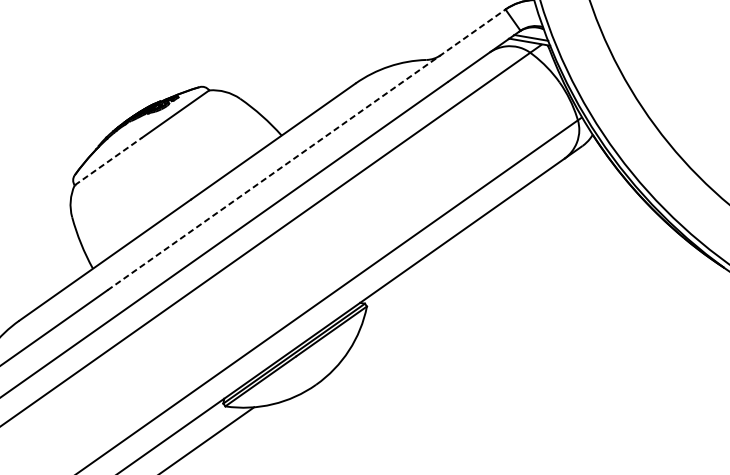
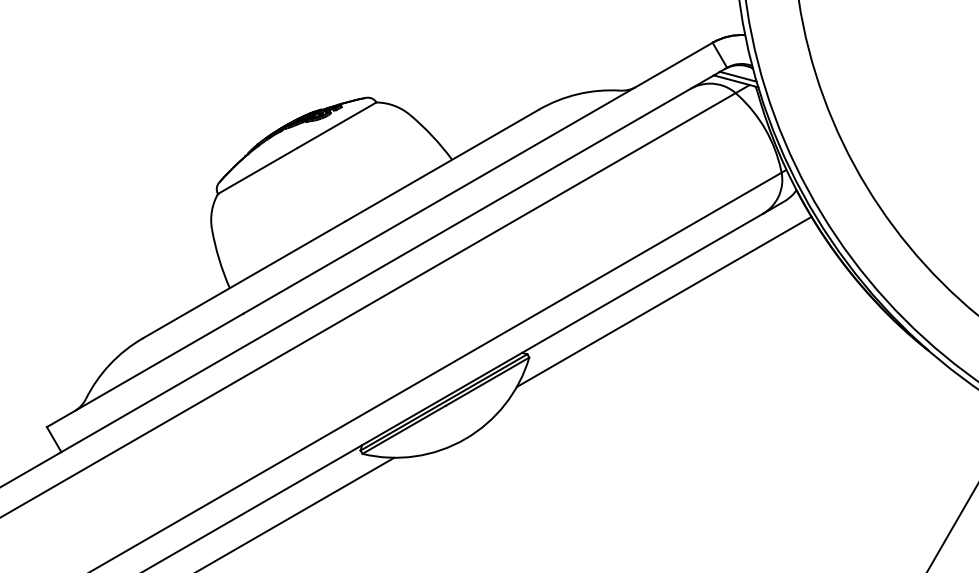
line: (306, 150) -> (478, 178), dashed -> solid
line: (108, 161) -> (257, 171), dashed -> solid
line: (482, 245) -> (663, 301), added

